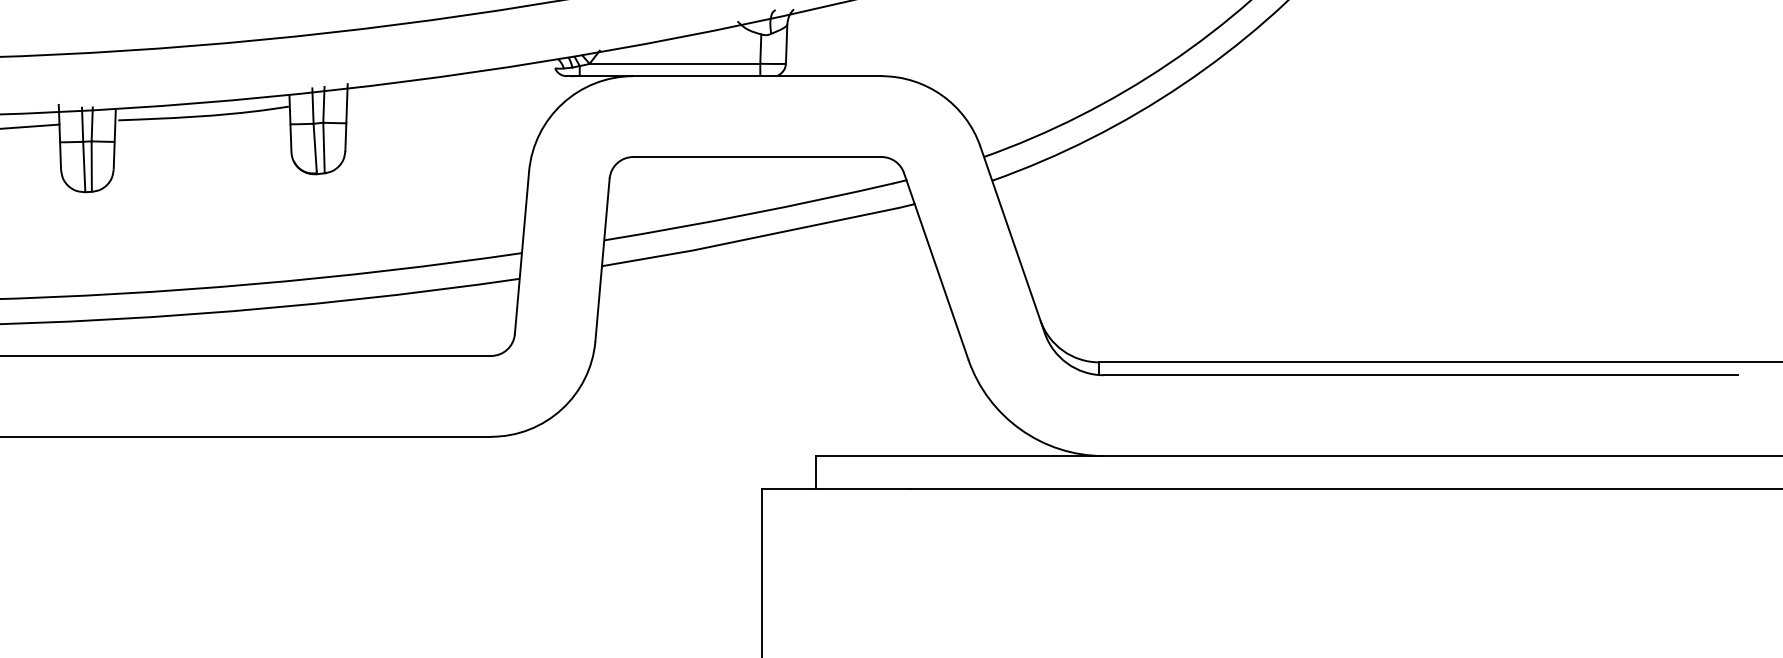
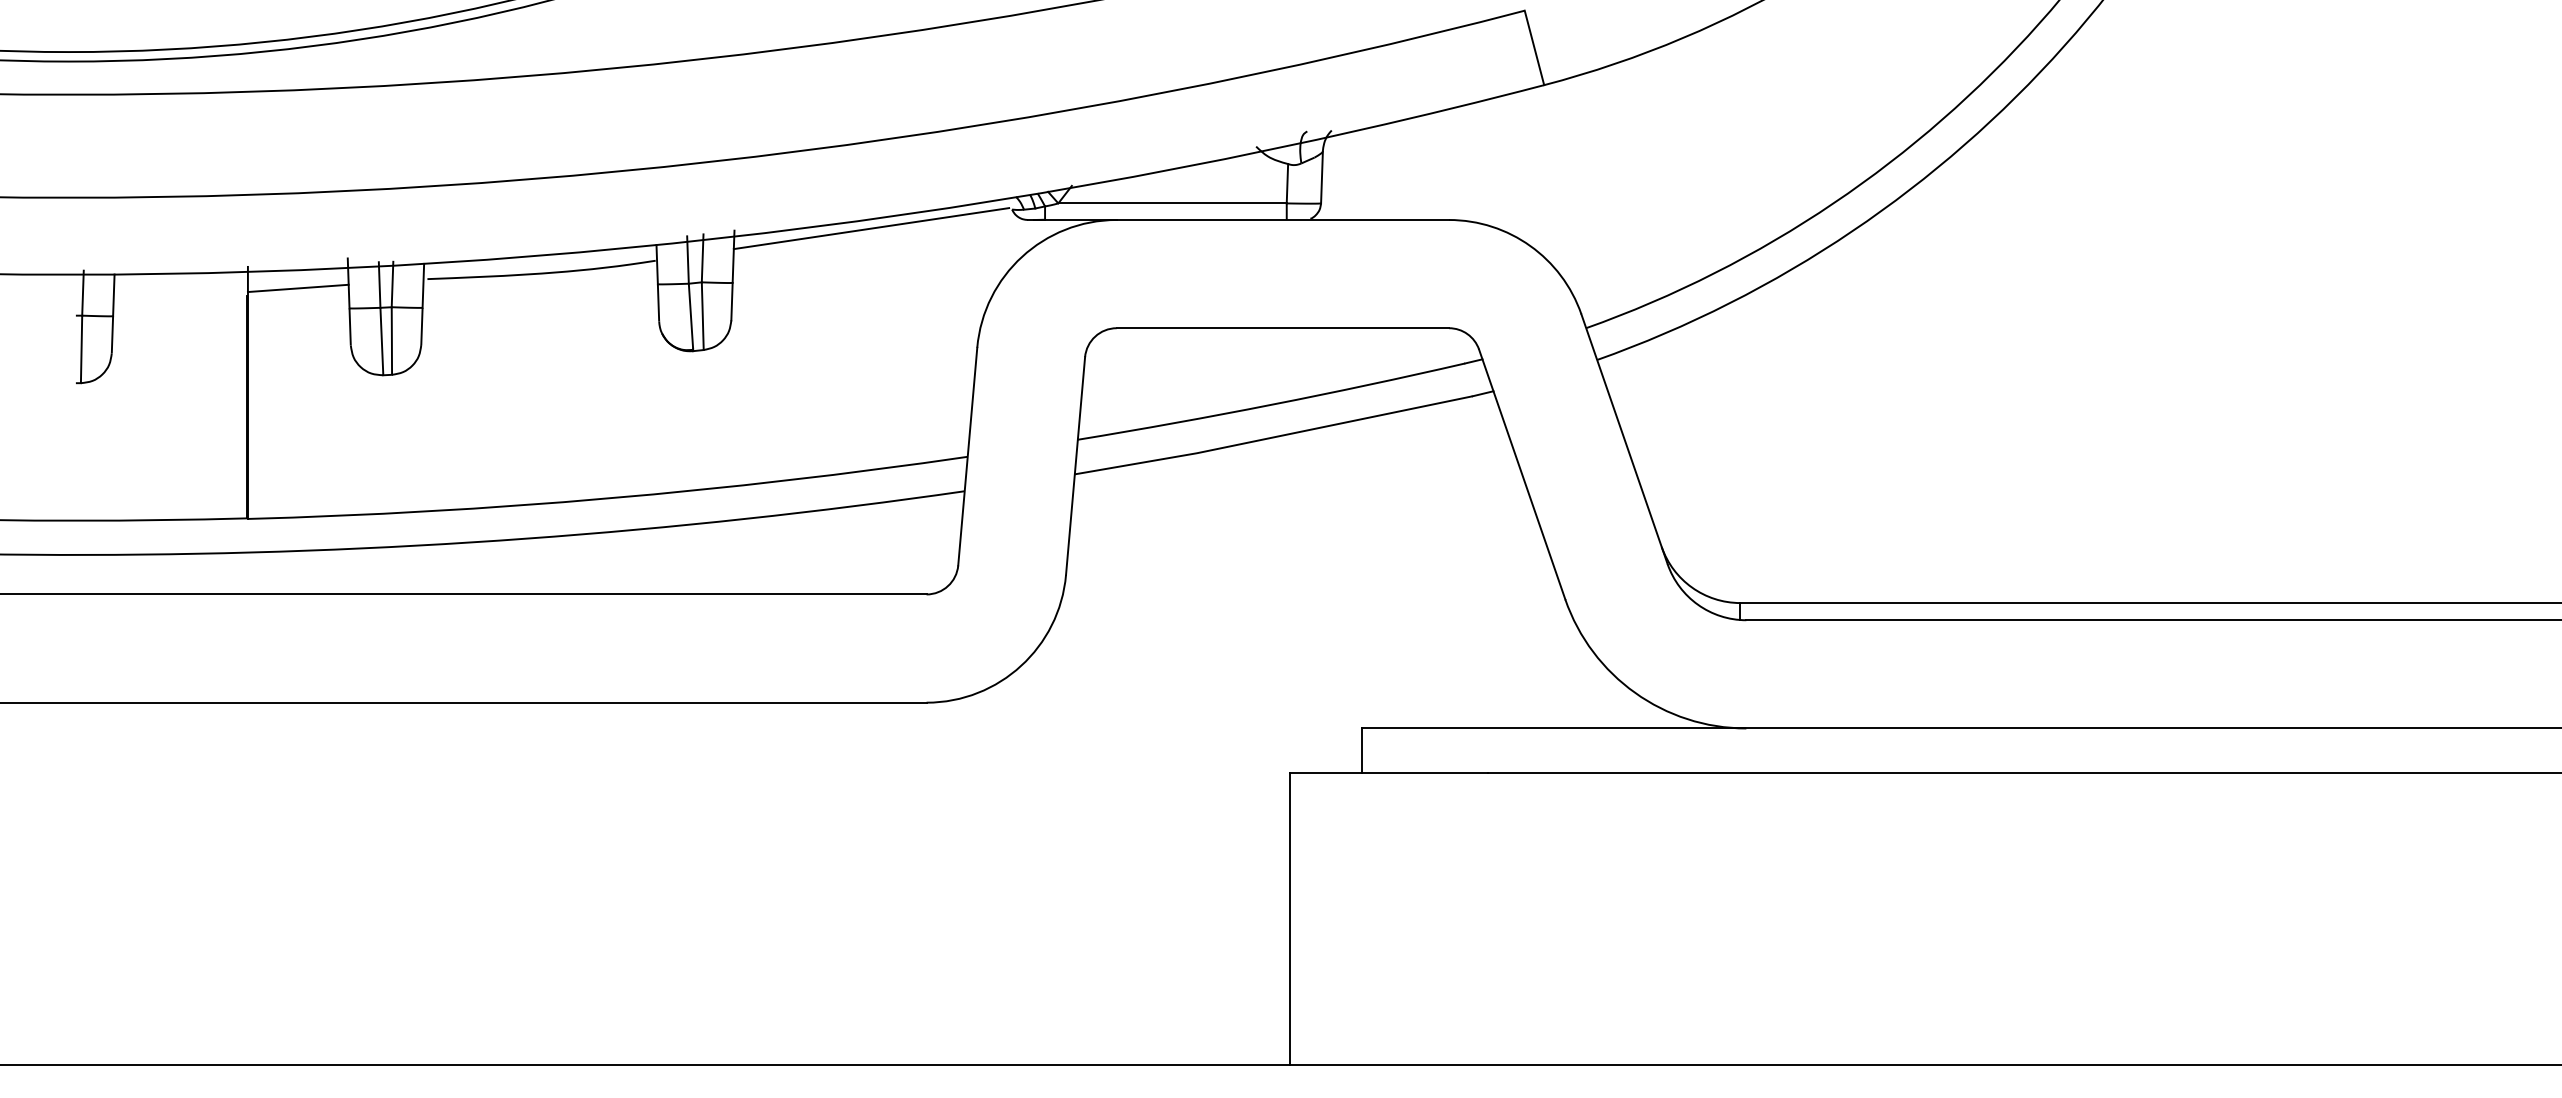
line: (450, 82) -> (871, 228), added

